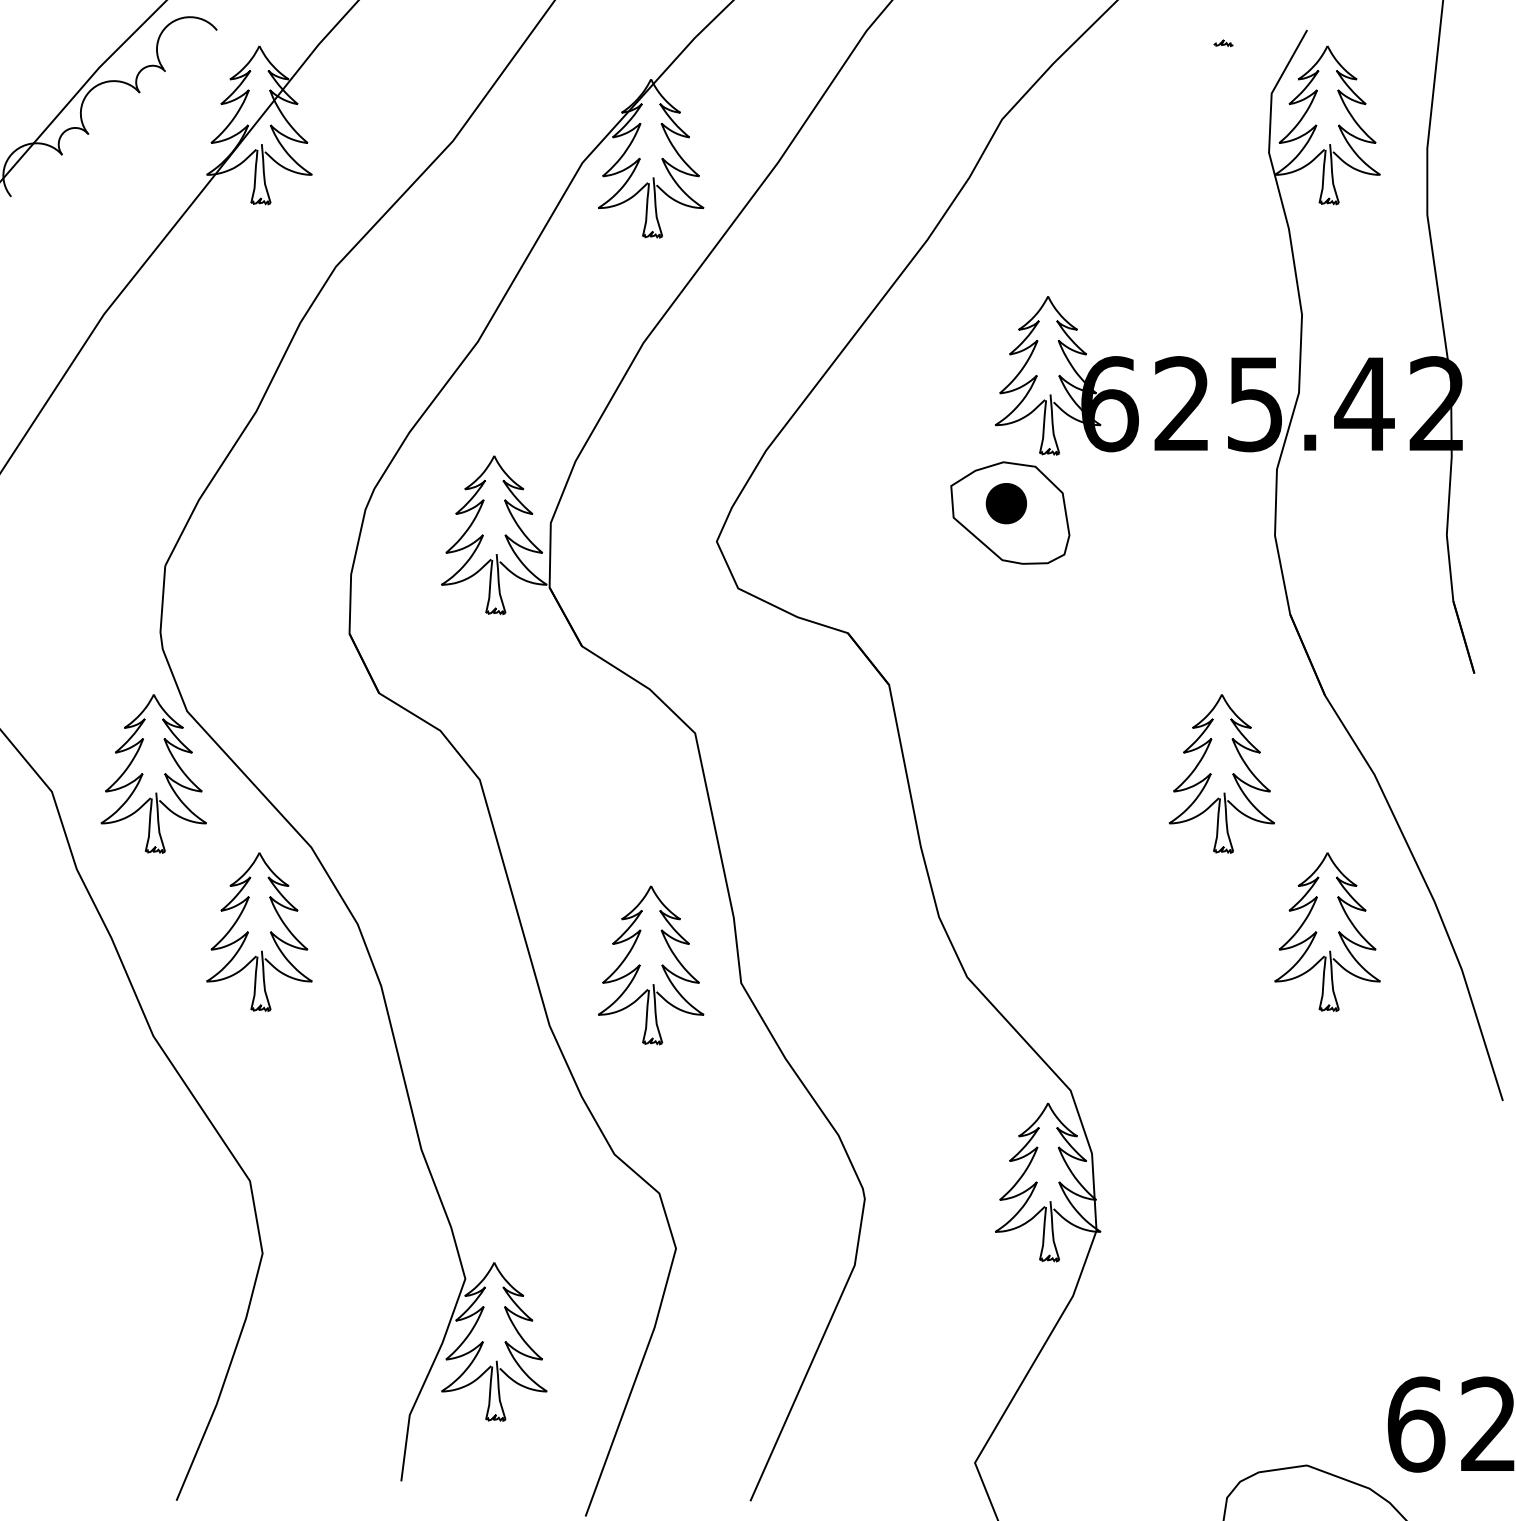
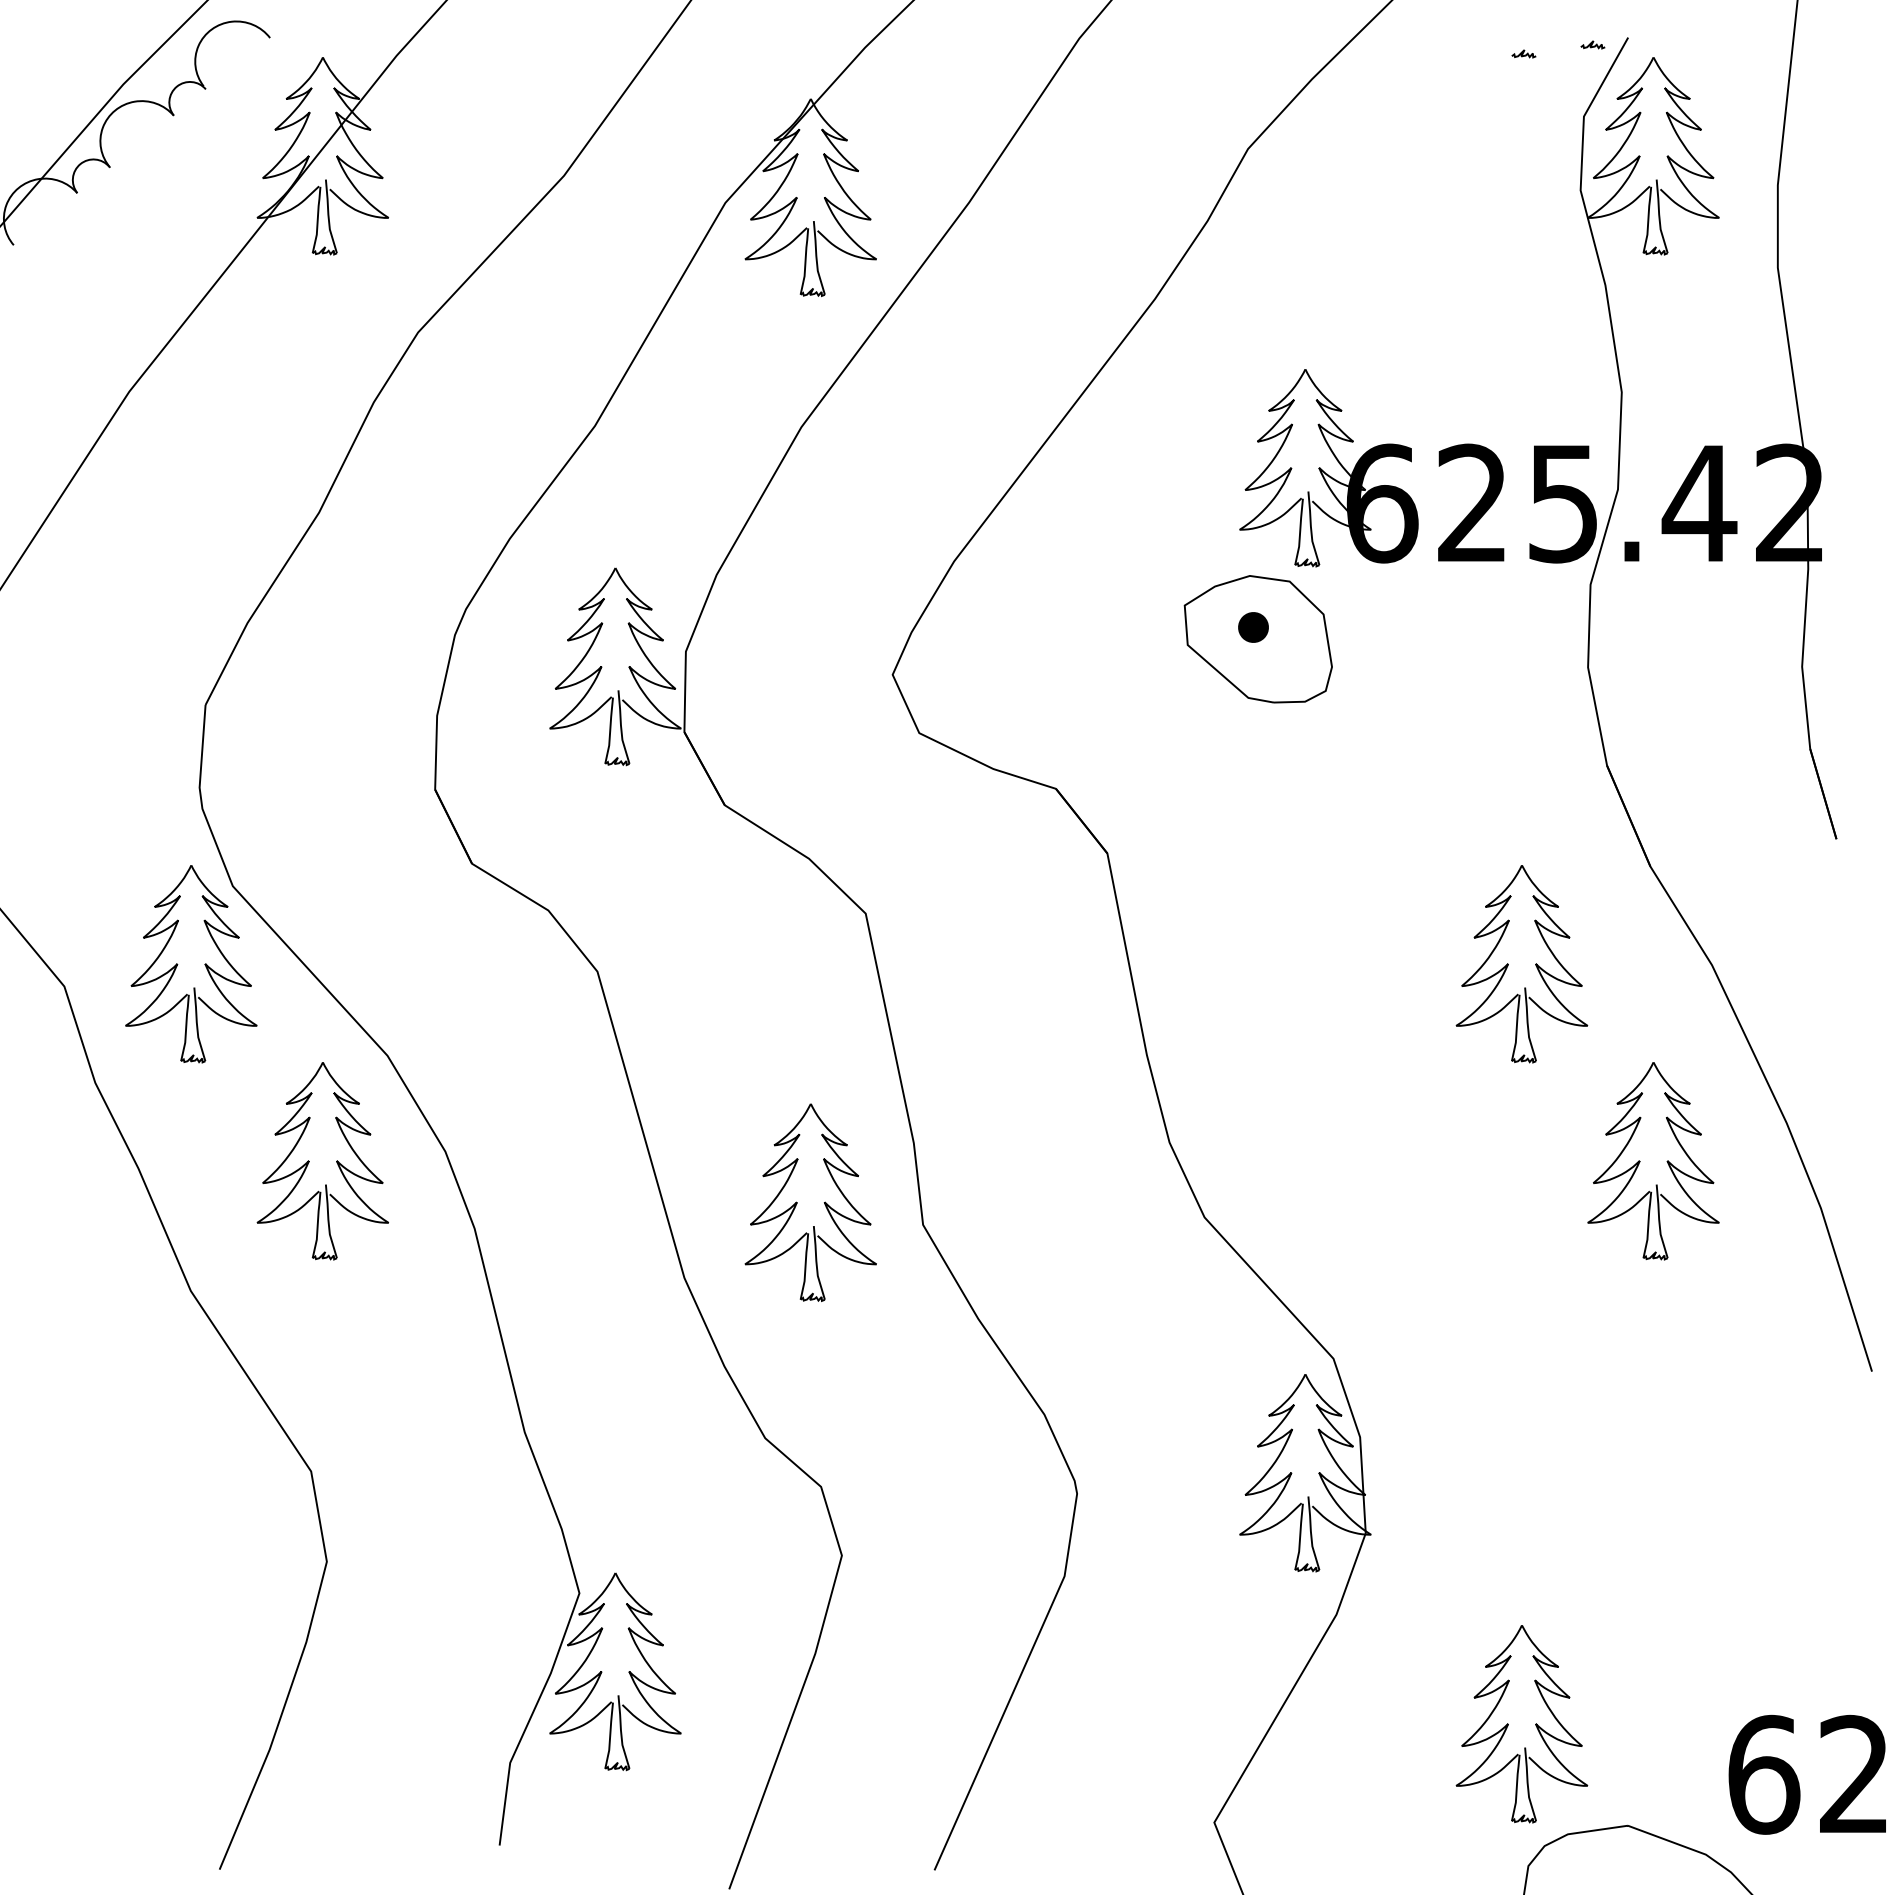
curve: (1278, 35) -> (1592, 44), added
part: (1006, 503) -> (1253, 627), size x0.6
part: (1211, 1384) -> (1508, 1724), added

